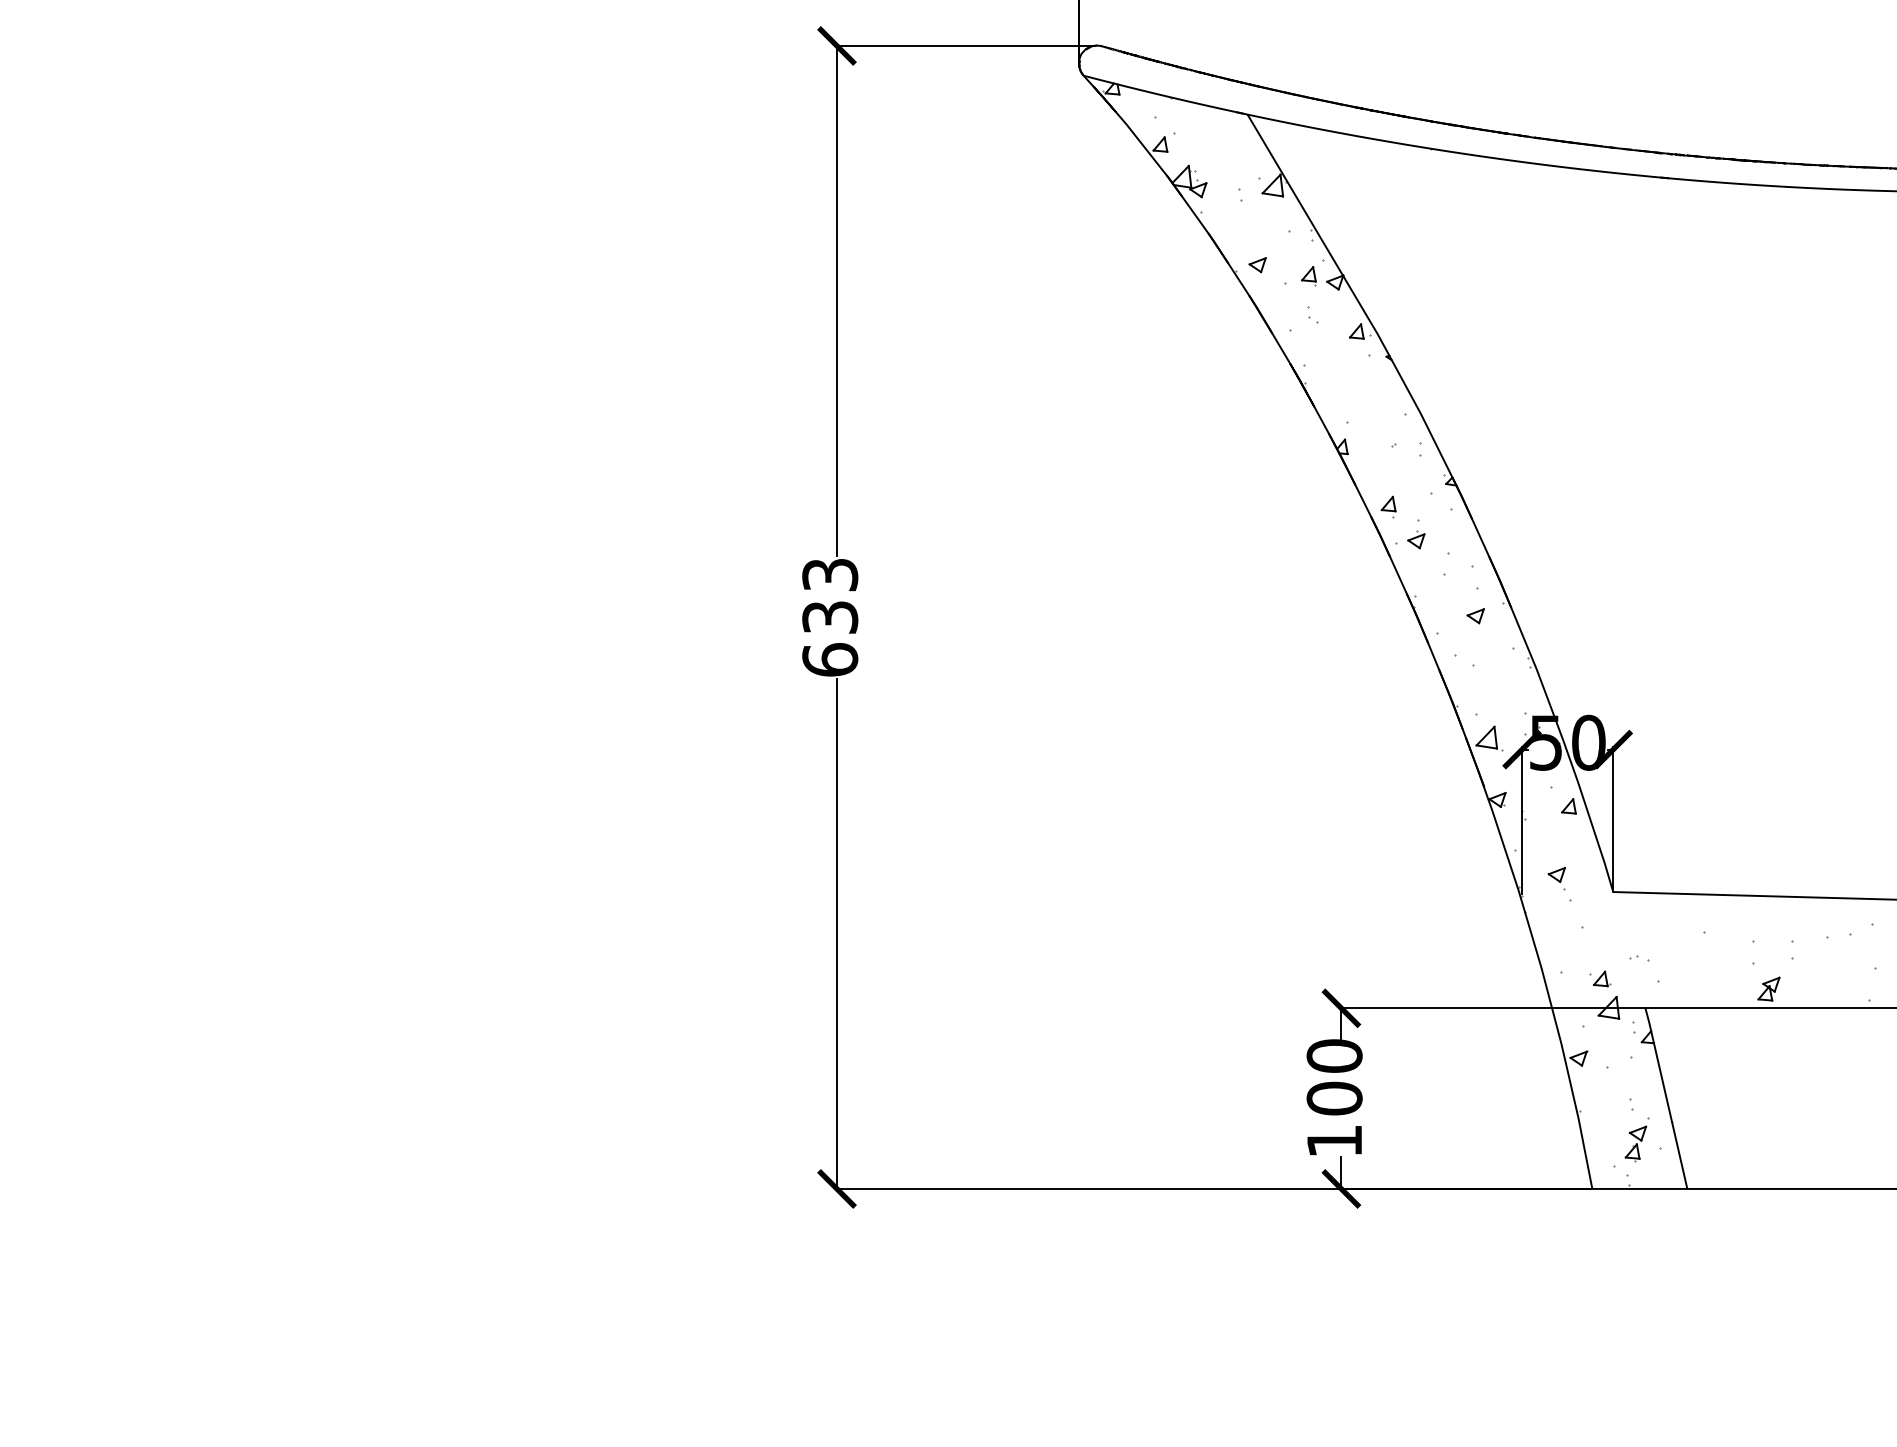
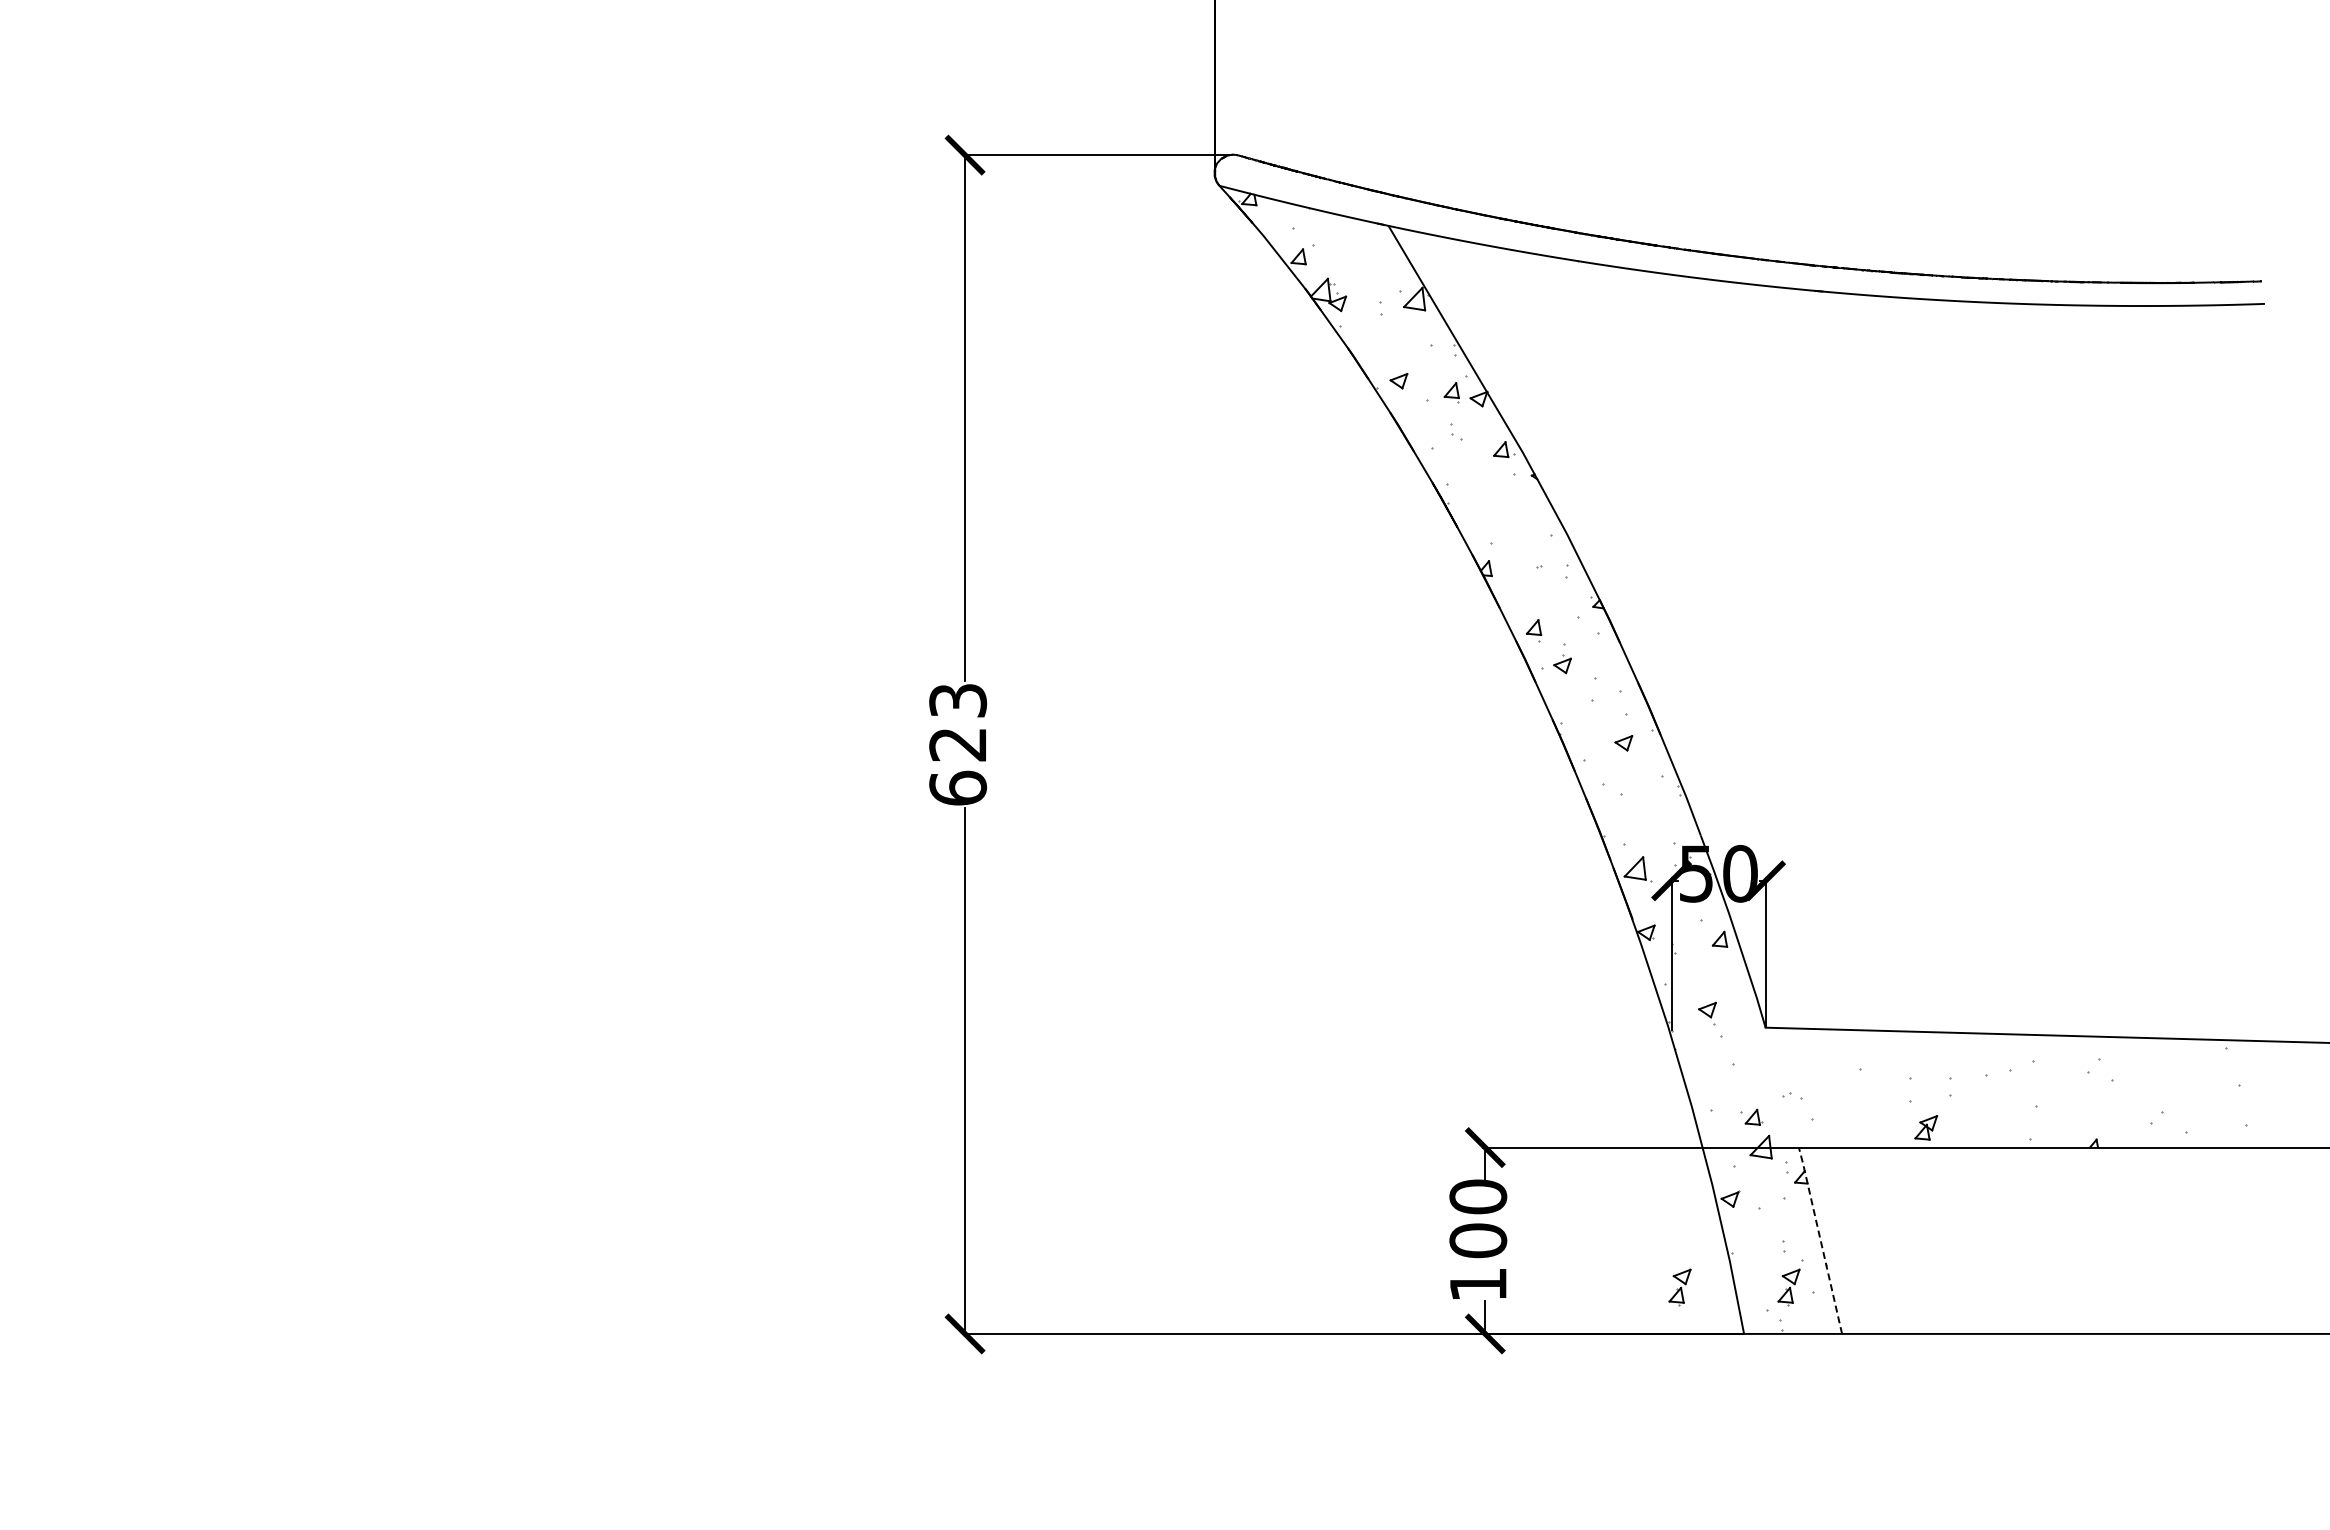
text: (830, 617) -> (958, 744), 633 -> 623
line: (1666, 1097) -> (1820, 1239), solid -> dashed
part: (1529, 1143) -> (1679, 1287), added

